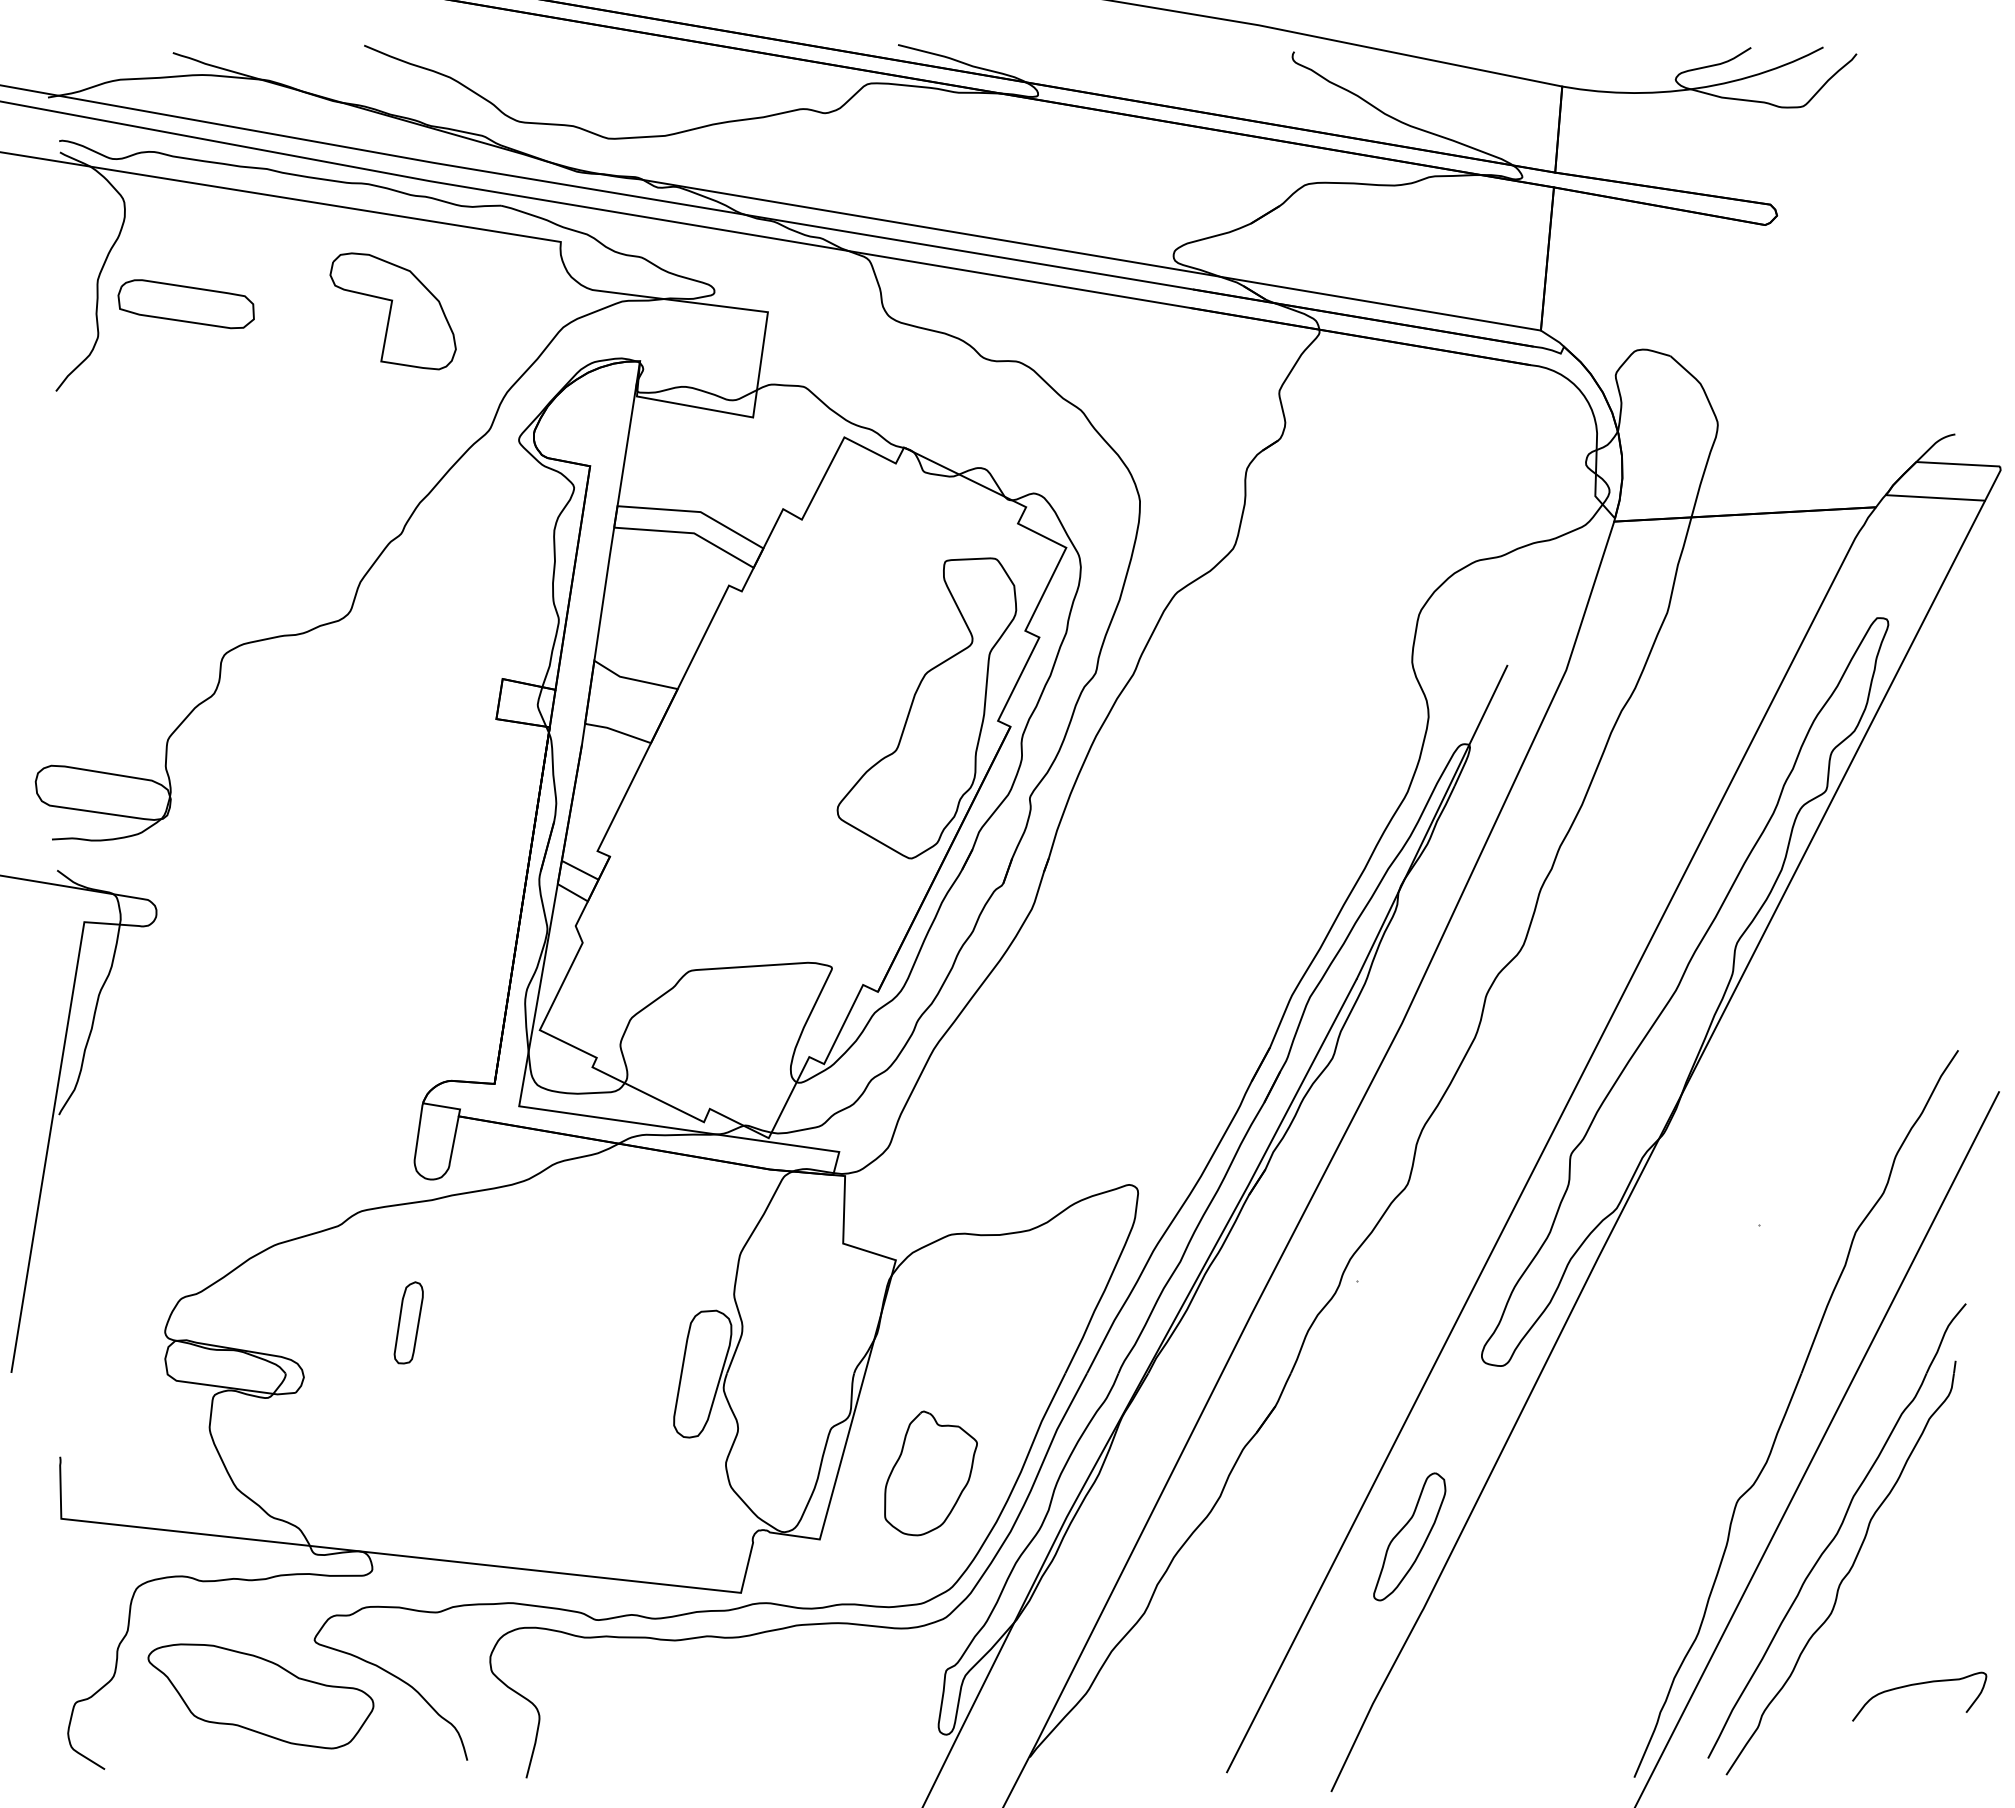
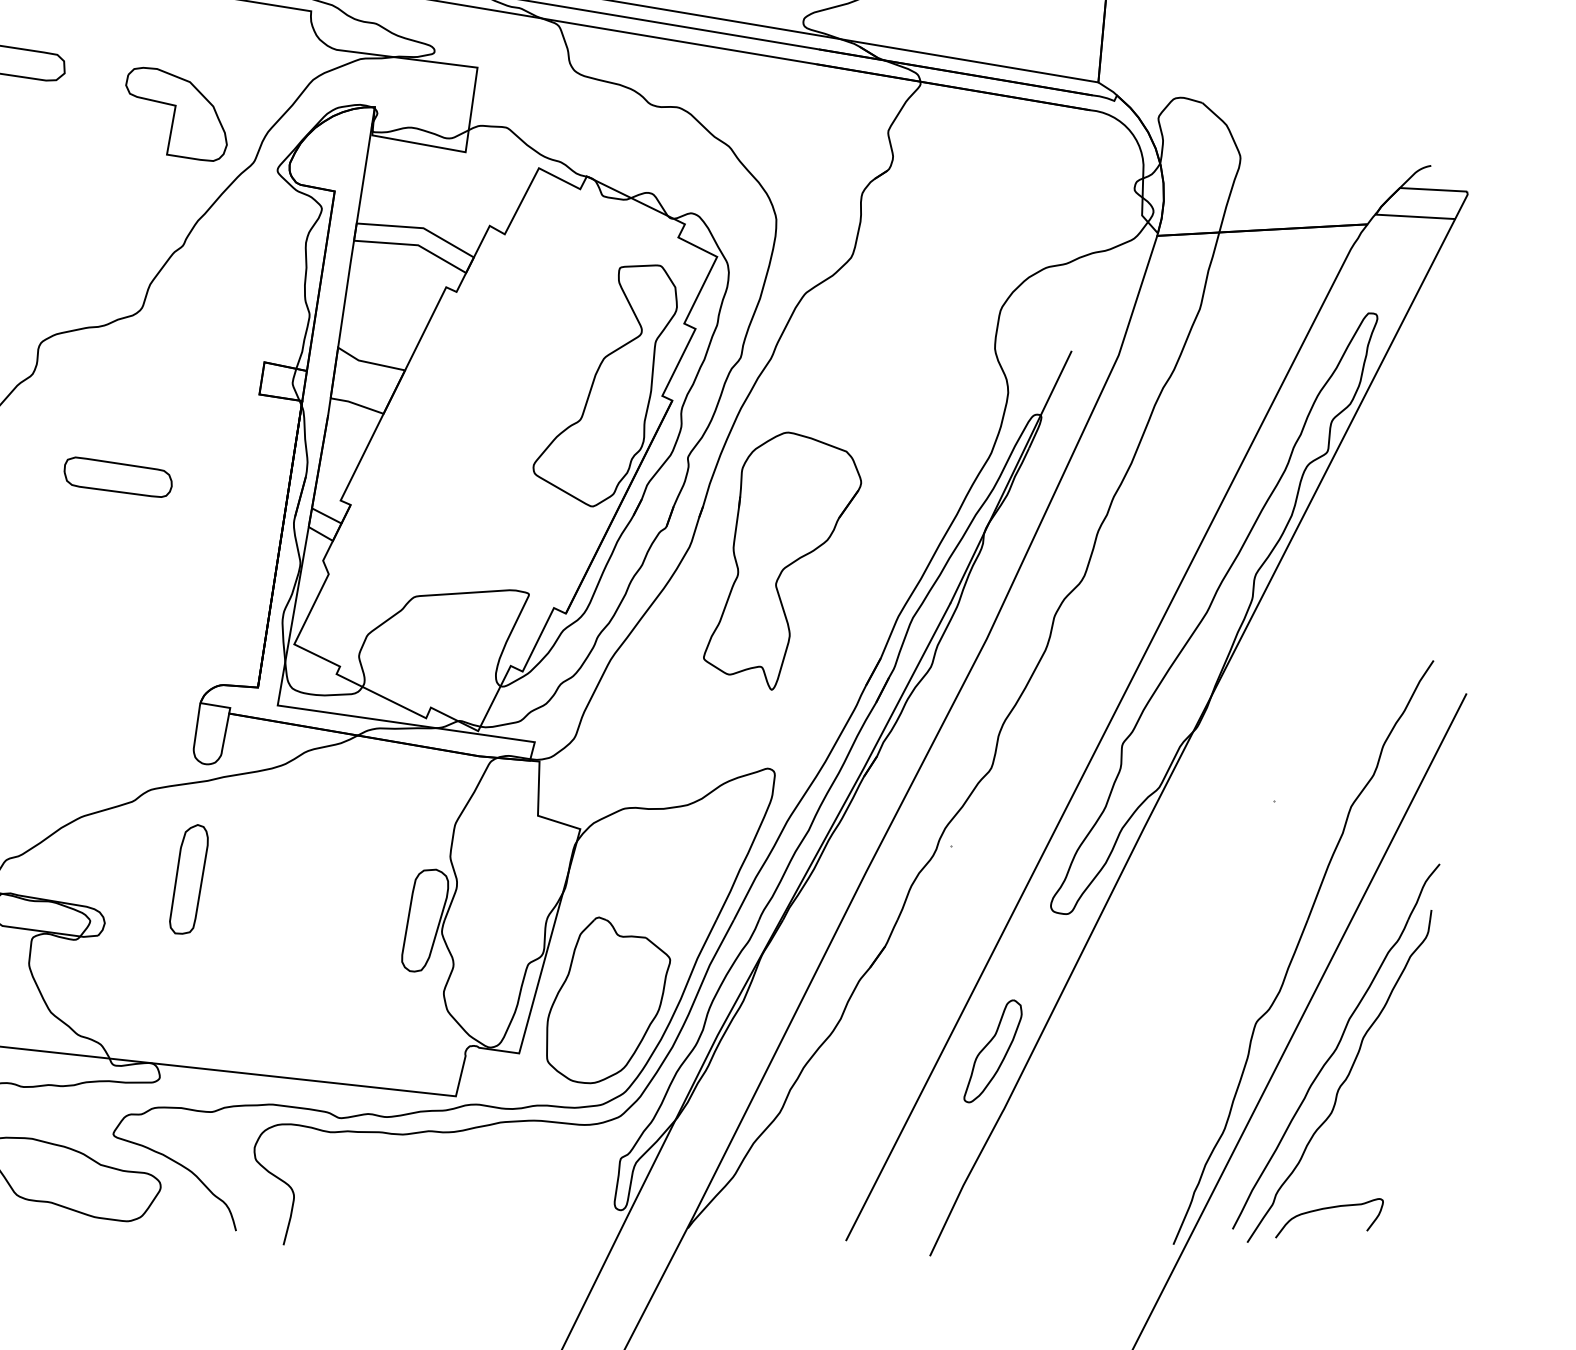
part: (392, 311) -> (175, 114), moved
part: (320, 821) -> (118, 476), added
part: (1147, 926) -> (782, 561), added
part: (408, 1322) -> (188, 879), size x1.67
part: (930, 1473) -> (608, 1000), size x1.67
curve: (1915, 1685) -> (1326, 1209), moved

